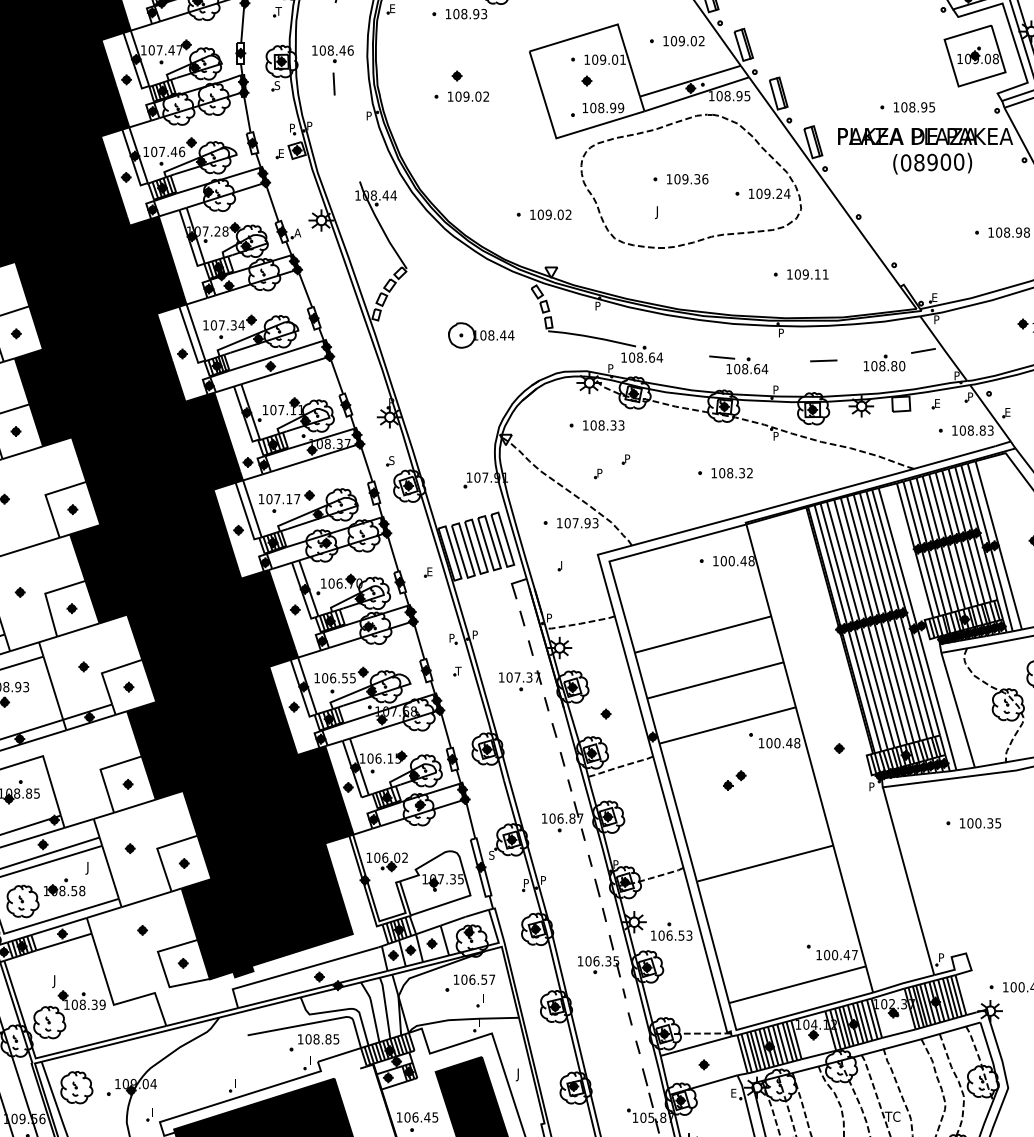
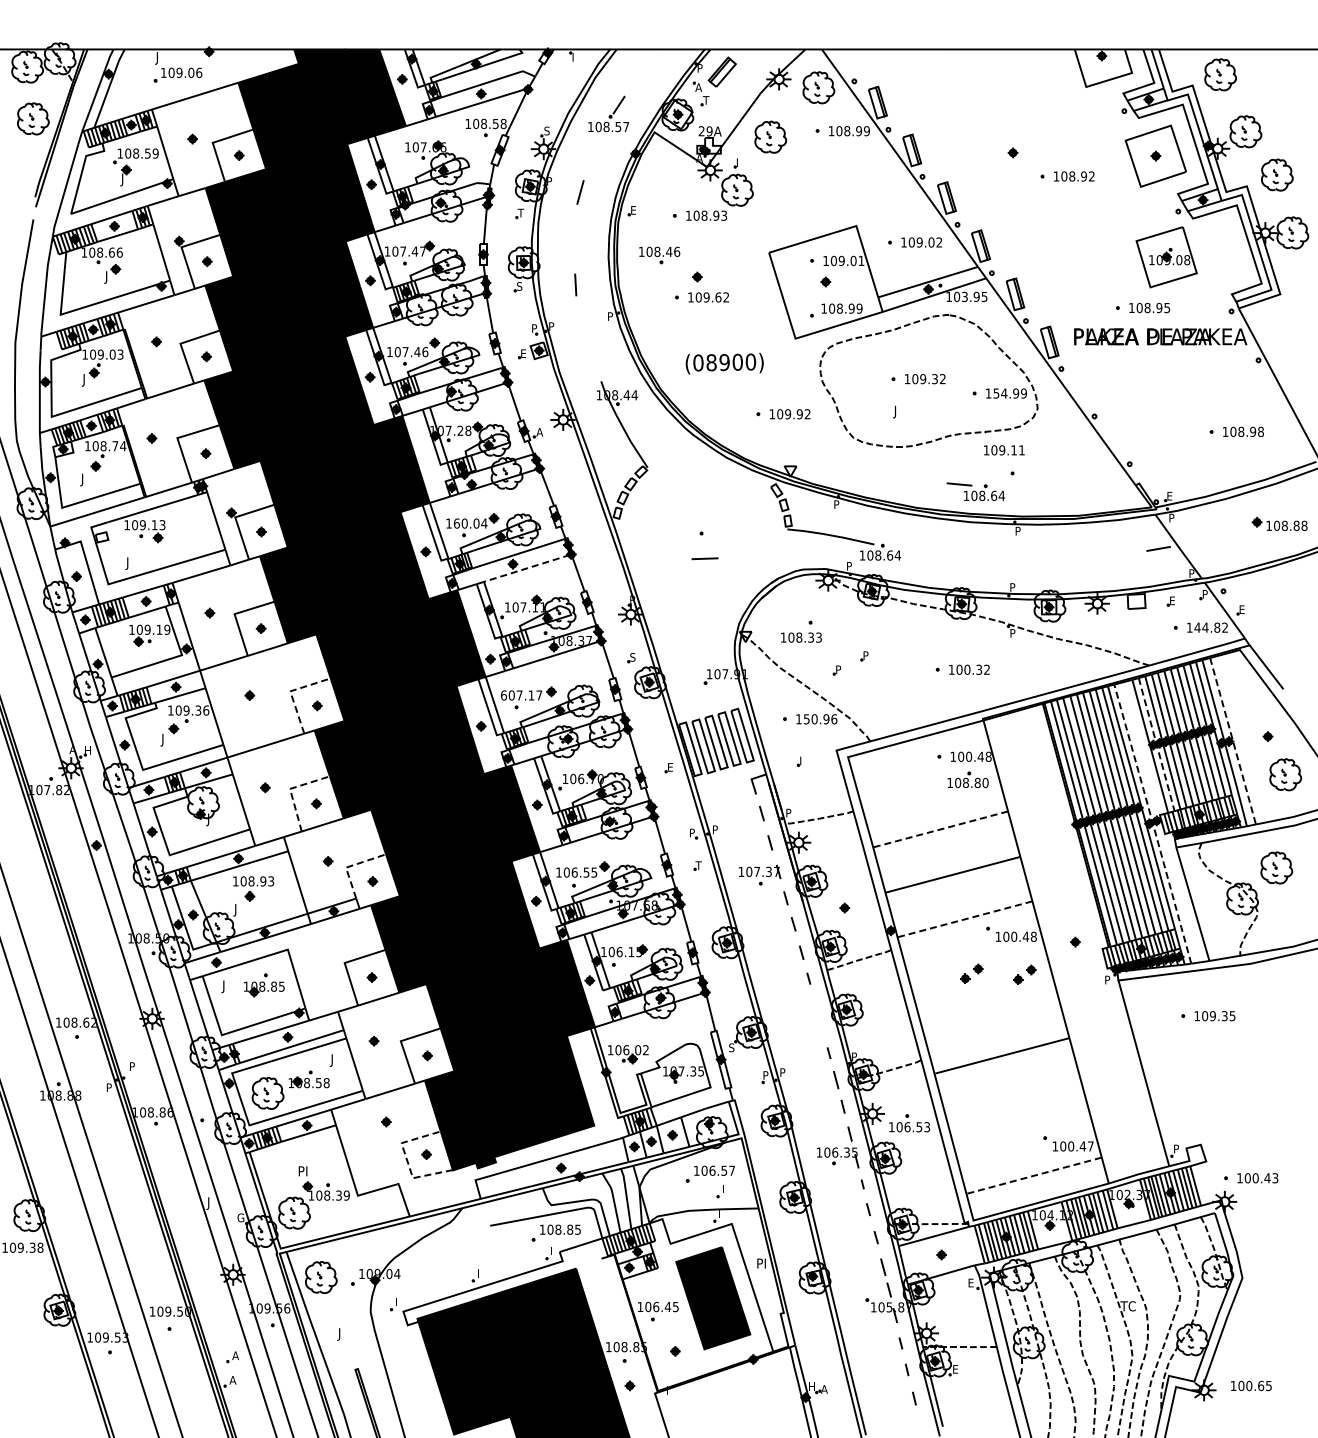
part: (332, 54) -> (659, 255), moved
part: (974, 56) -> (1166, 257), moved
text: (727, 95) -> (964, 296), 108.95 -> 103.95
text: (478, 96) -> (718, 297), 109.02 -> 109.62
text: (932, 163) -> (724, 363), moved
text: (704, 179) -> (942, 379), 109.36 -> 109.32
text: (773, 193) -> (1010, 393), 109.24 -> 154.99
text: (560, 215) -> (799, 414), 109.02 -> 109.92
text: (808, 274) -> (1004, 450), moved
text: (223, 325) -> (466, 523), 107.34 -> 160.04
part: (481, 335) -> (721, 533), removed
line: (823, 360) -> (704, 558), moved
part: (883, 362) -> (967, 779), moved
part: (738, 364) -> (975, 491), moved
line: (284, 370) -> (526, 568), solid -> dashed
text: (603, 425) -> (801, 637), moved
text: (975, 430) -> (1210, 627), 108.83 -> 144.82
text: (730, 472) -> (967, 669), 108.32 -> 100.32
line: (45, 495) -> (290, 691), solid -> dashed
text: (261, 499) -> (503, 695), 107.17 -> 607.17
text: (581, 523) -> (820, 719), 107.93 -> 150.96
line: (999, 545) -> (1233, 741), solid -> dashed
line: (921, 548) -> (1156, 744), solid -> dashed
line: (45, 594) -> (290, 789), solid -> dashed
line: (917, 628) -> (1152, 823), solid -> dashed
line: (702, 634) -> (940, 829), solid -> dashed
line: (106, 672) -> (350, 866), solid -> dashed
line: (727, 725) -> (964, 919), solid -> dashed
part: (787, 781) -> (1024, 974), added
part: (563, 820) -> (802, 1013), removed
text: (977, 823) -> (1212, 1016), 100.35 -> 109.35
line: (164, 969) -> (407, 1160), solid -> dashed
text: (57, 981) -> (302, 1172), J -> PI
line: (797, 984) -> (1034, 1175), solid -> dashed
text: (520, 1074) -> (760, 1264), J -> PI

